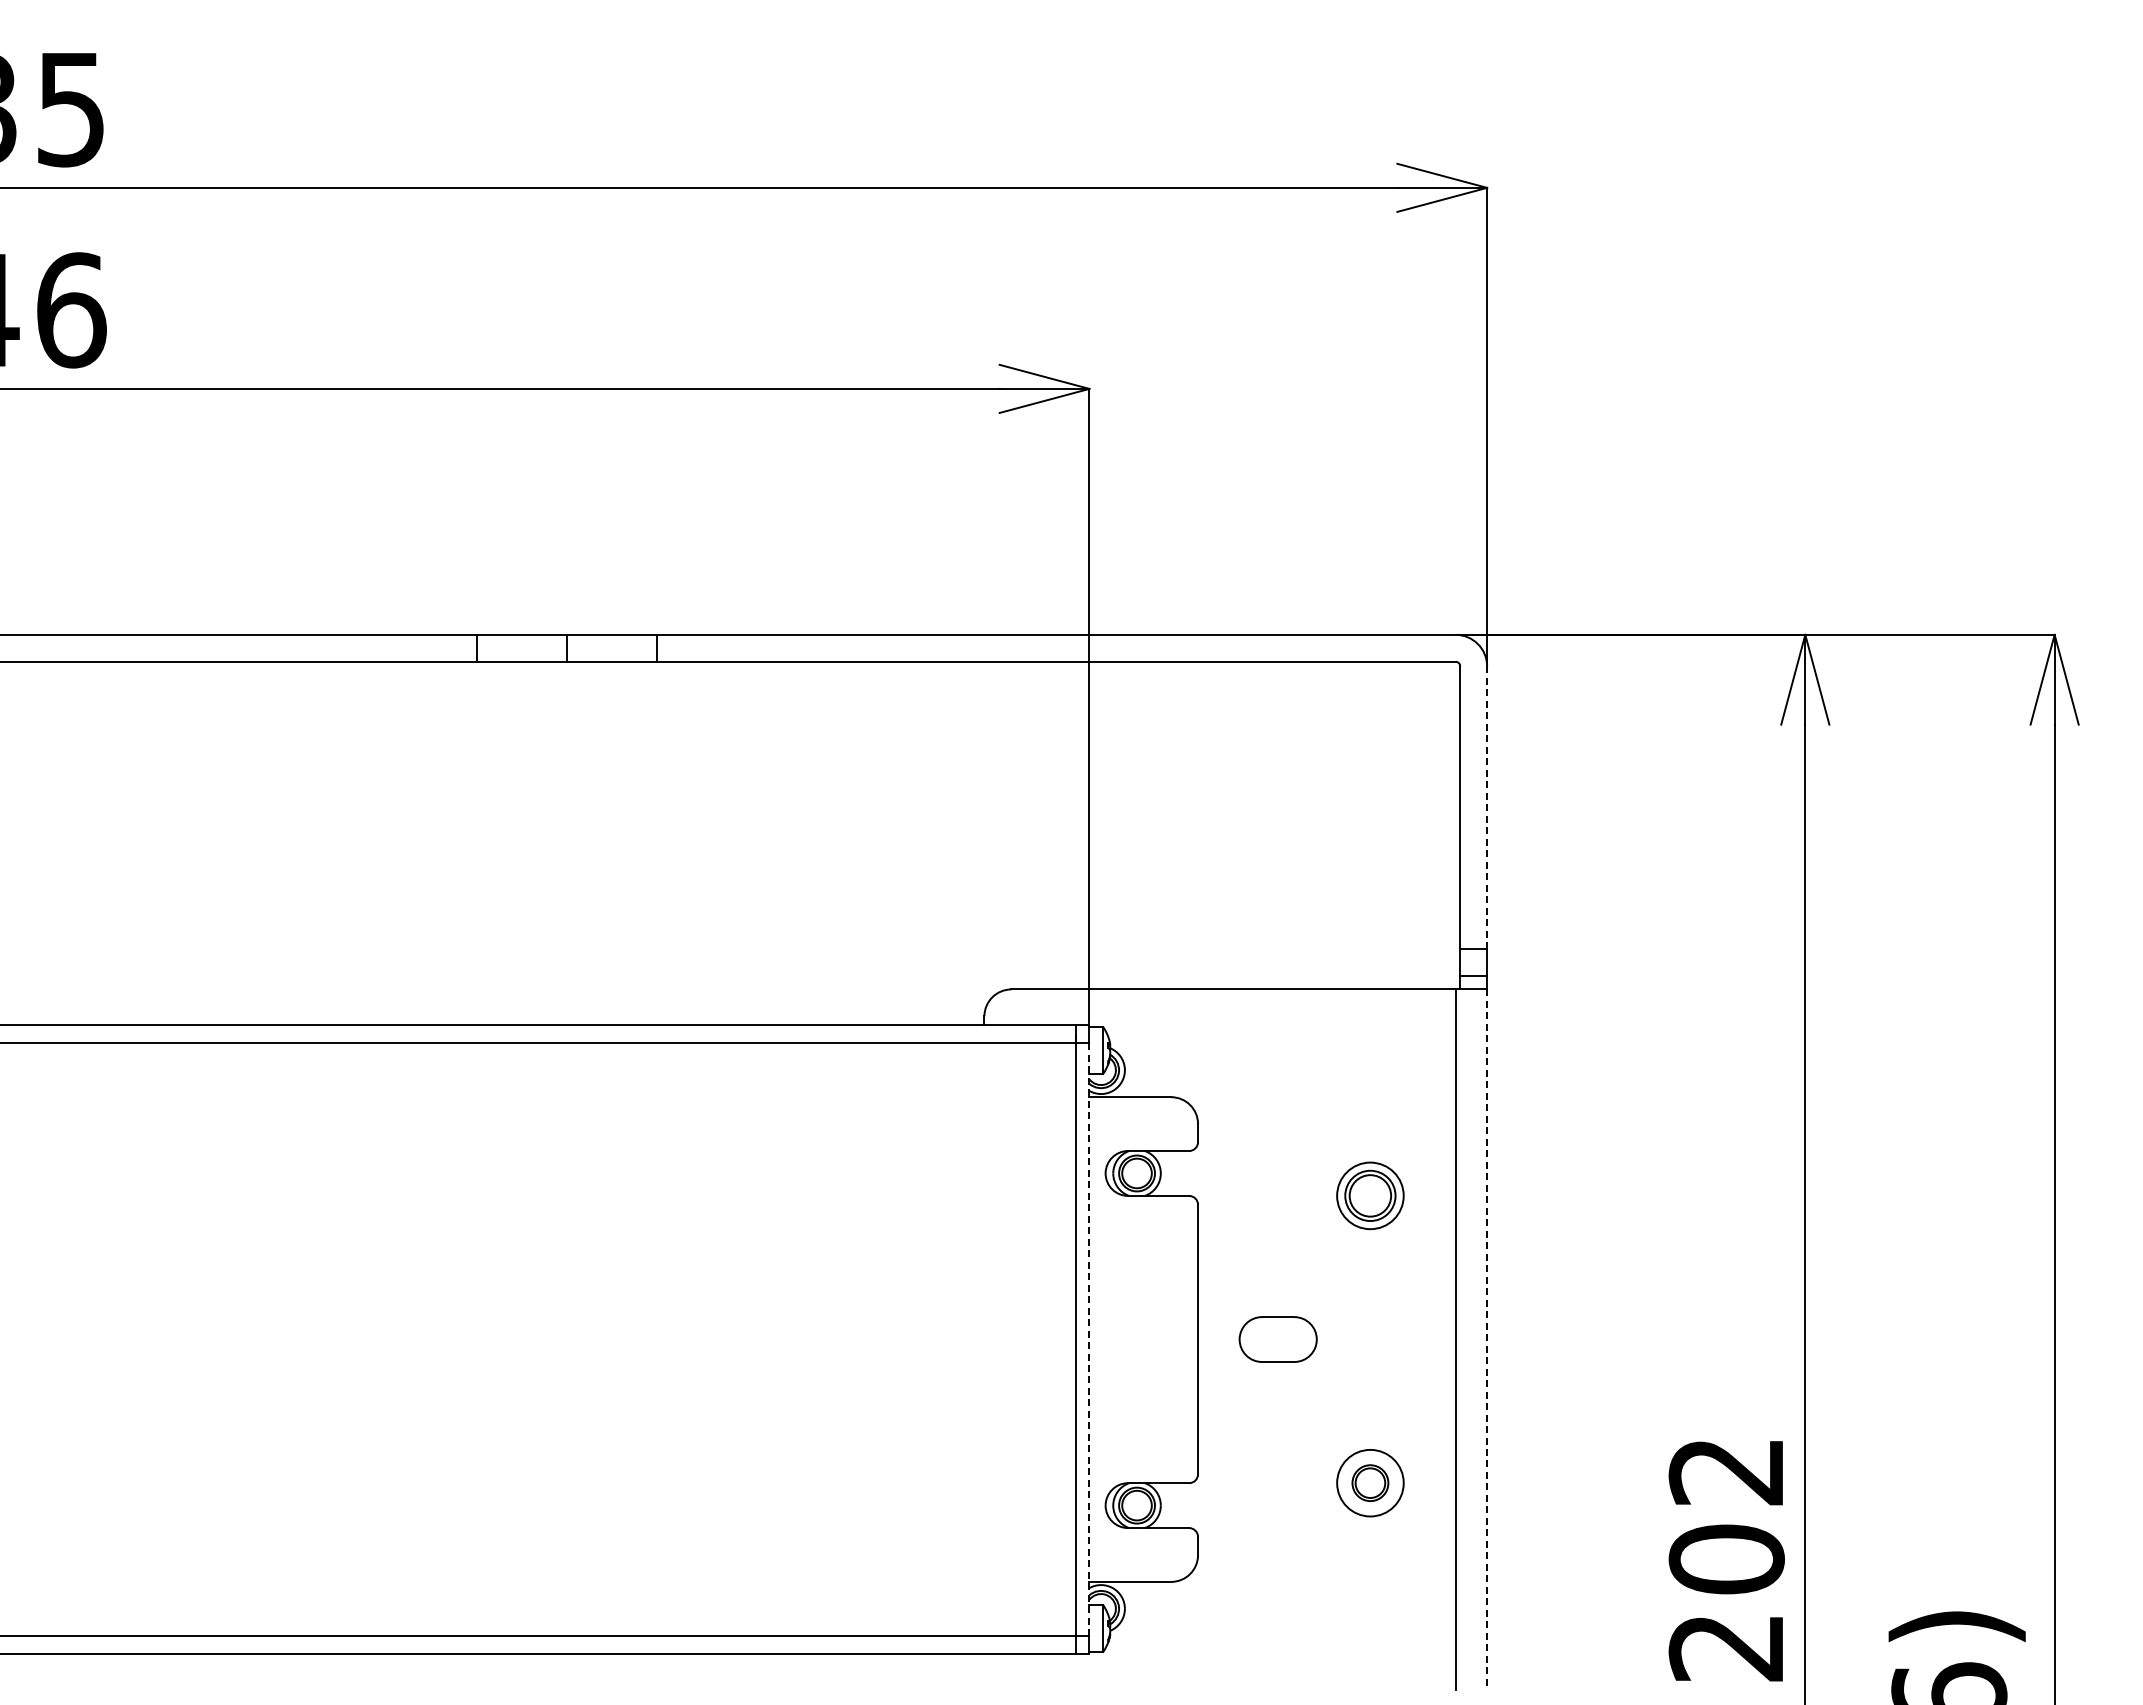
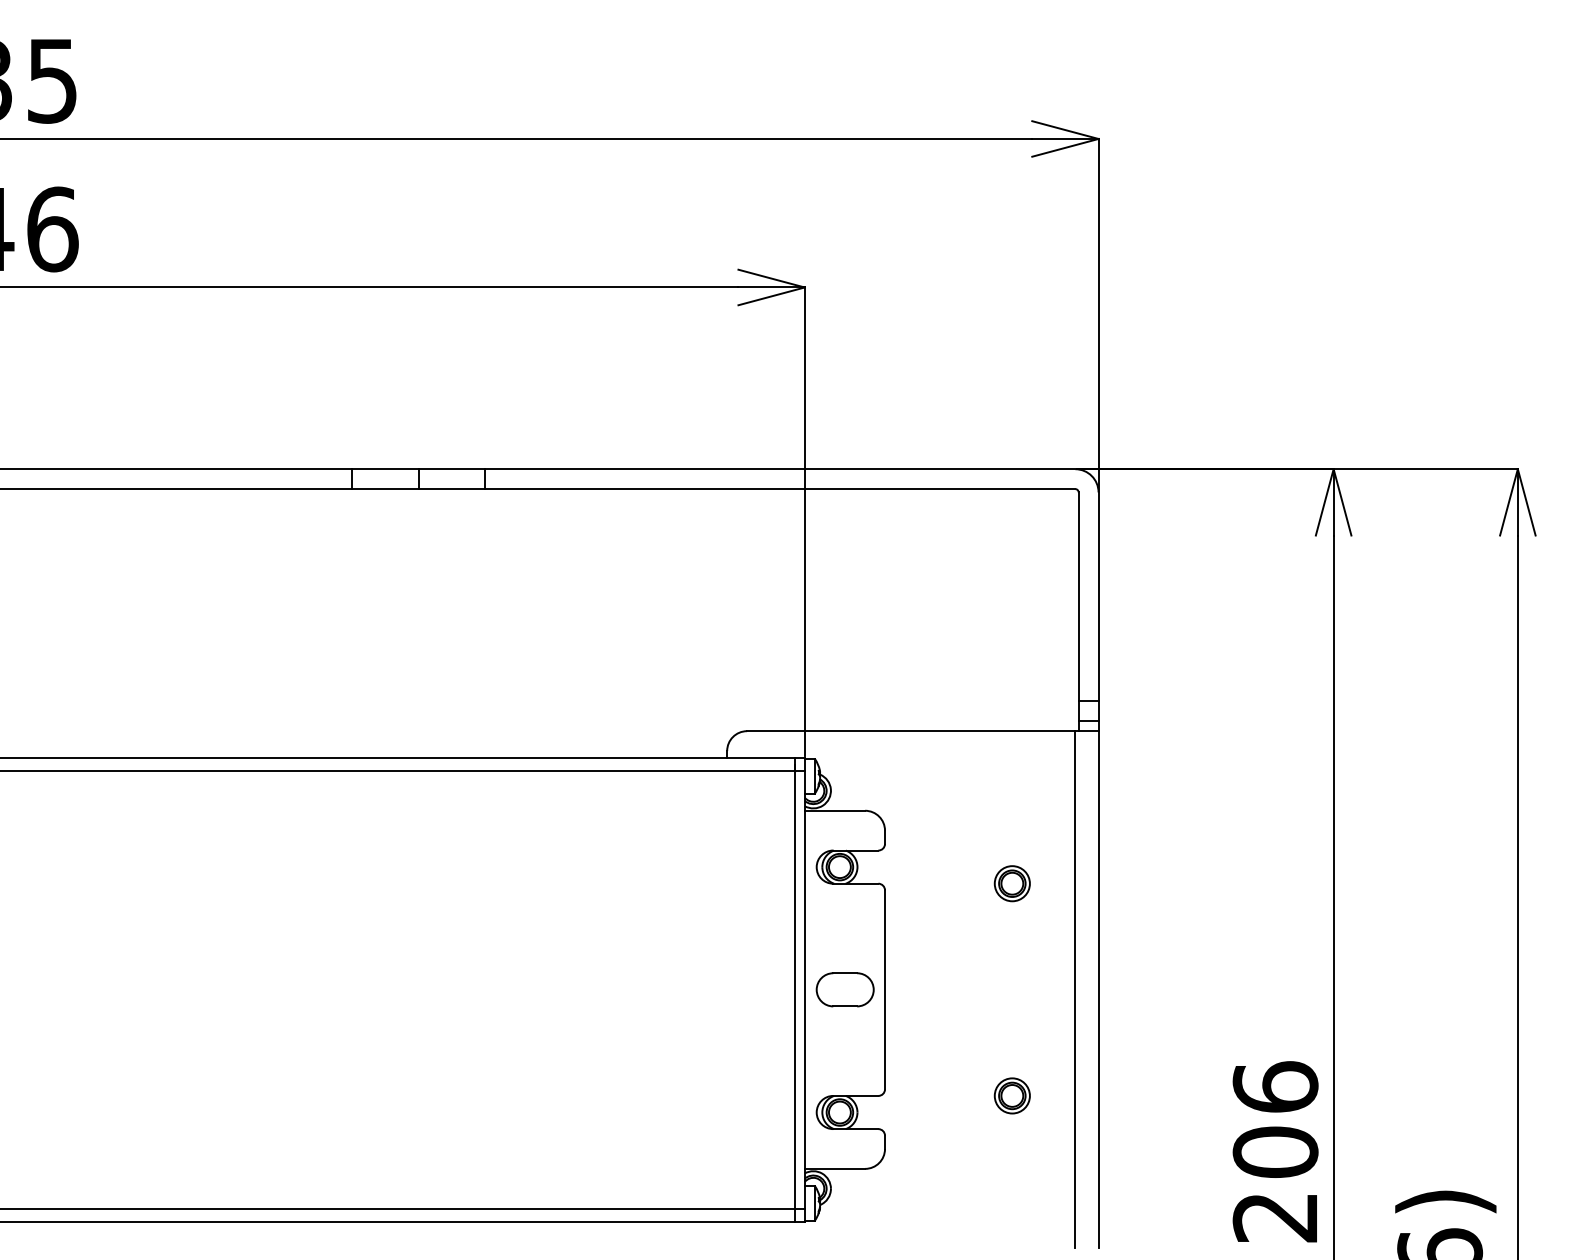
line: (1487, 807) -> (1098, 596), dashed -> solid
part: (1370, 1195) -> (1012, 883), size x0.71
part: (1277, 1339) -> (844, 989), moved
line: (1089, 1340) -> (804, 990), dashed -> solid
line: (1487, 1340) -> (1098, 990), dashed -> solid
text: (1726, 1470) -> (1275, 1086), 202 -> 206
circle: (1370, 1482) -> (1012, 1095), size x0.71

